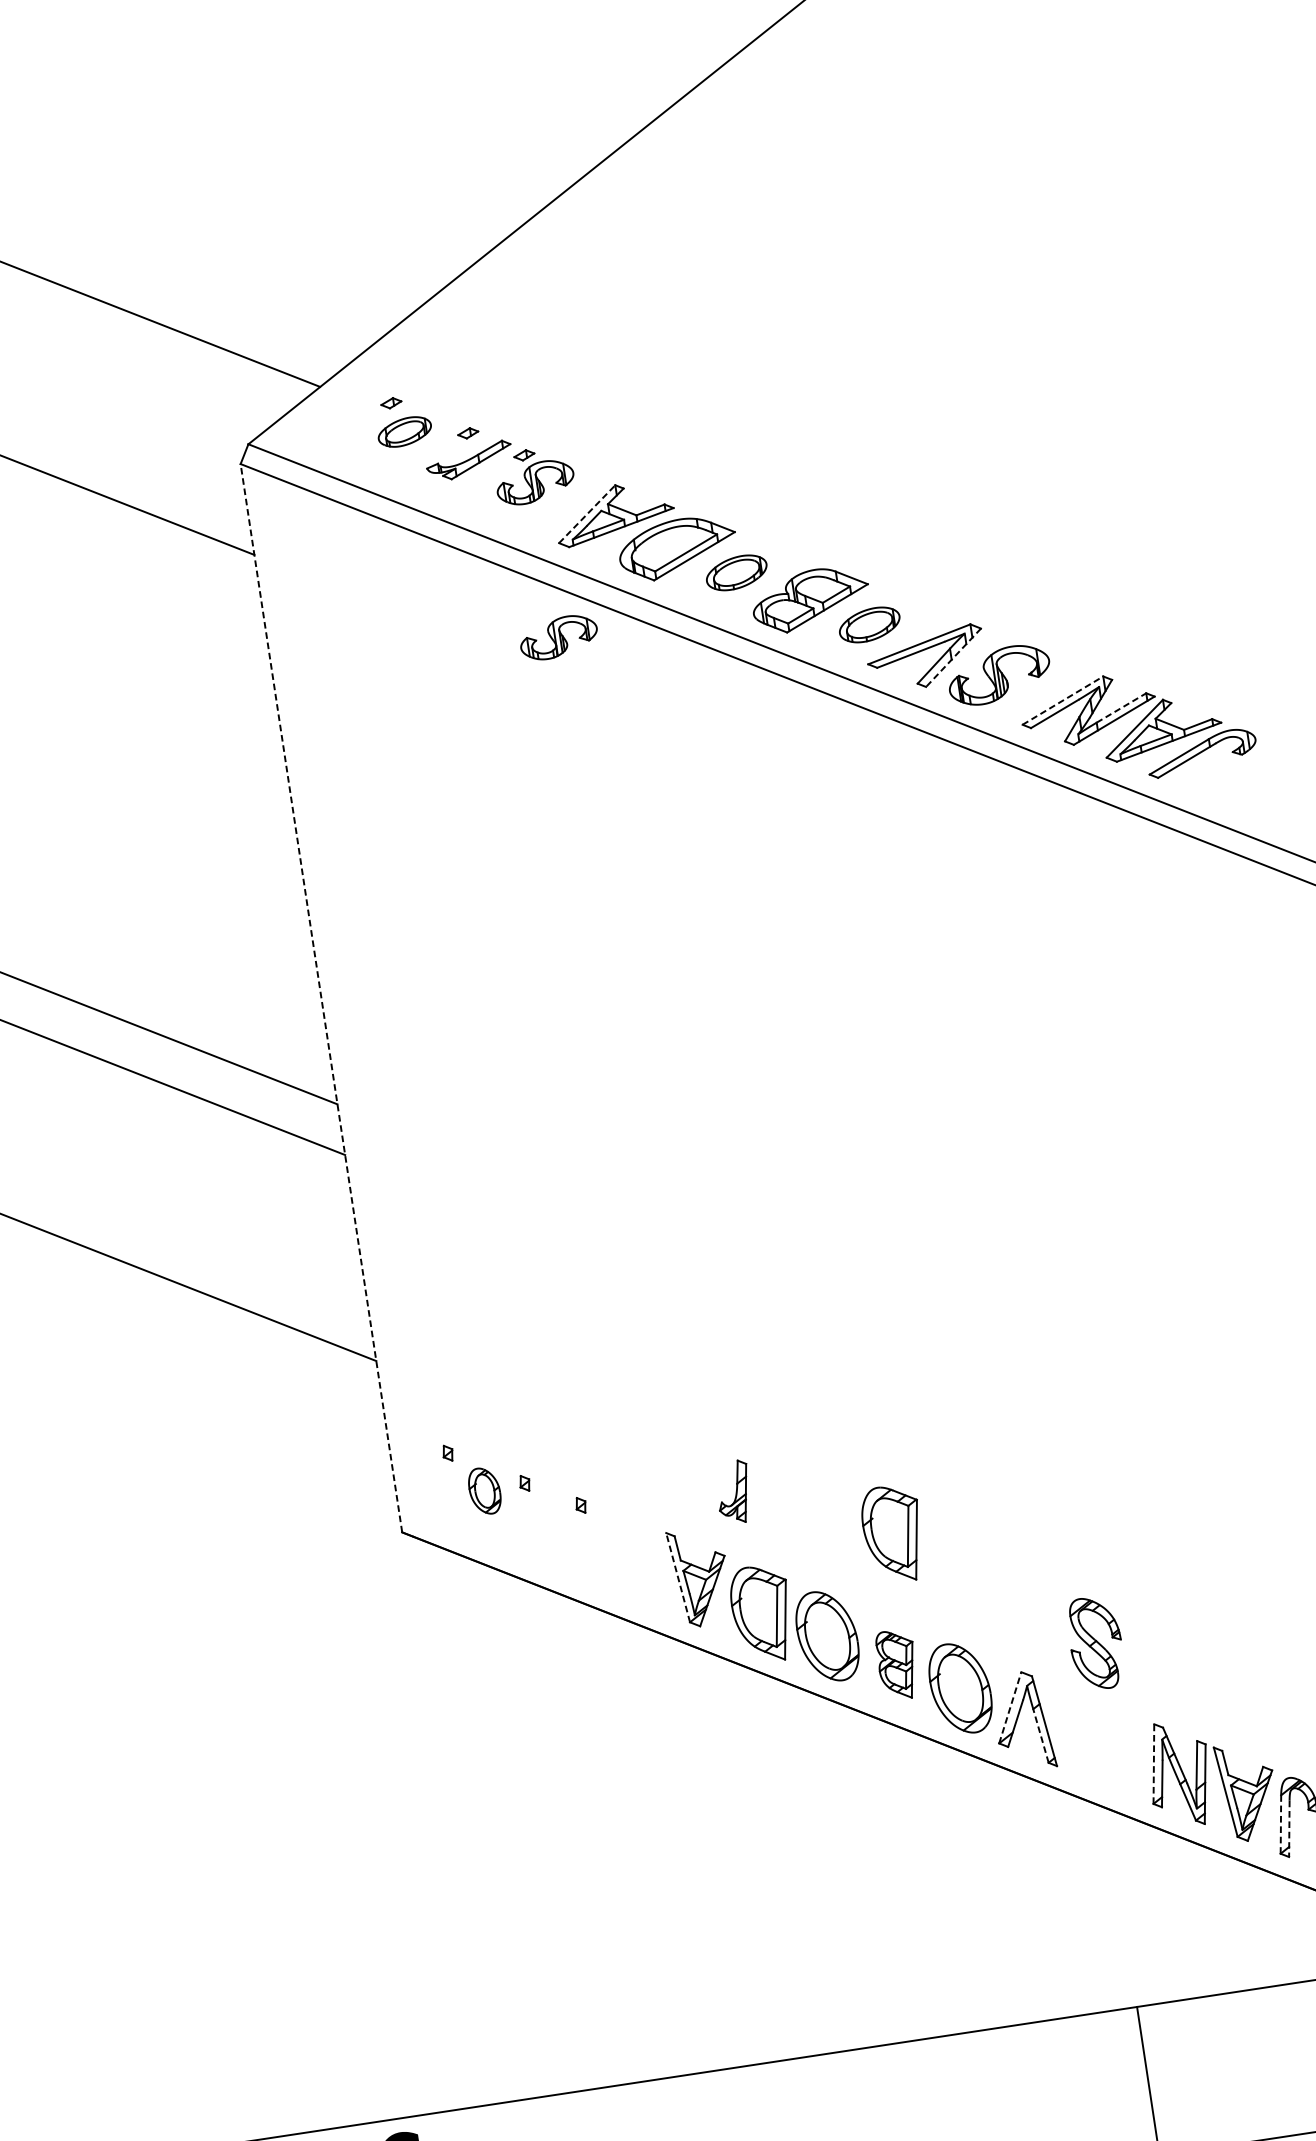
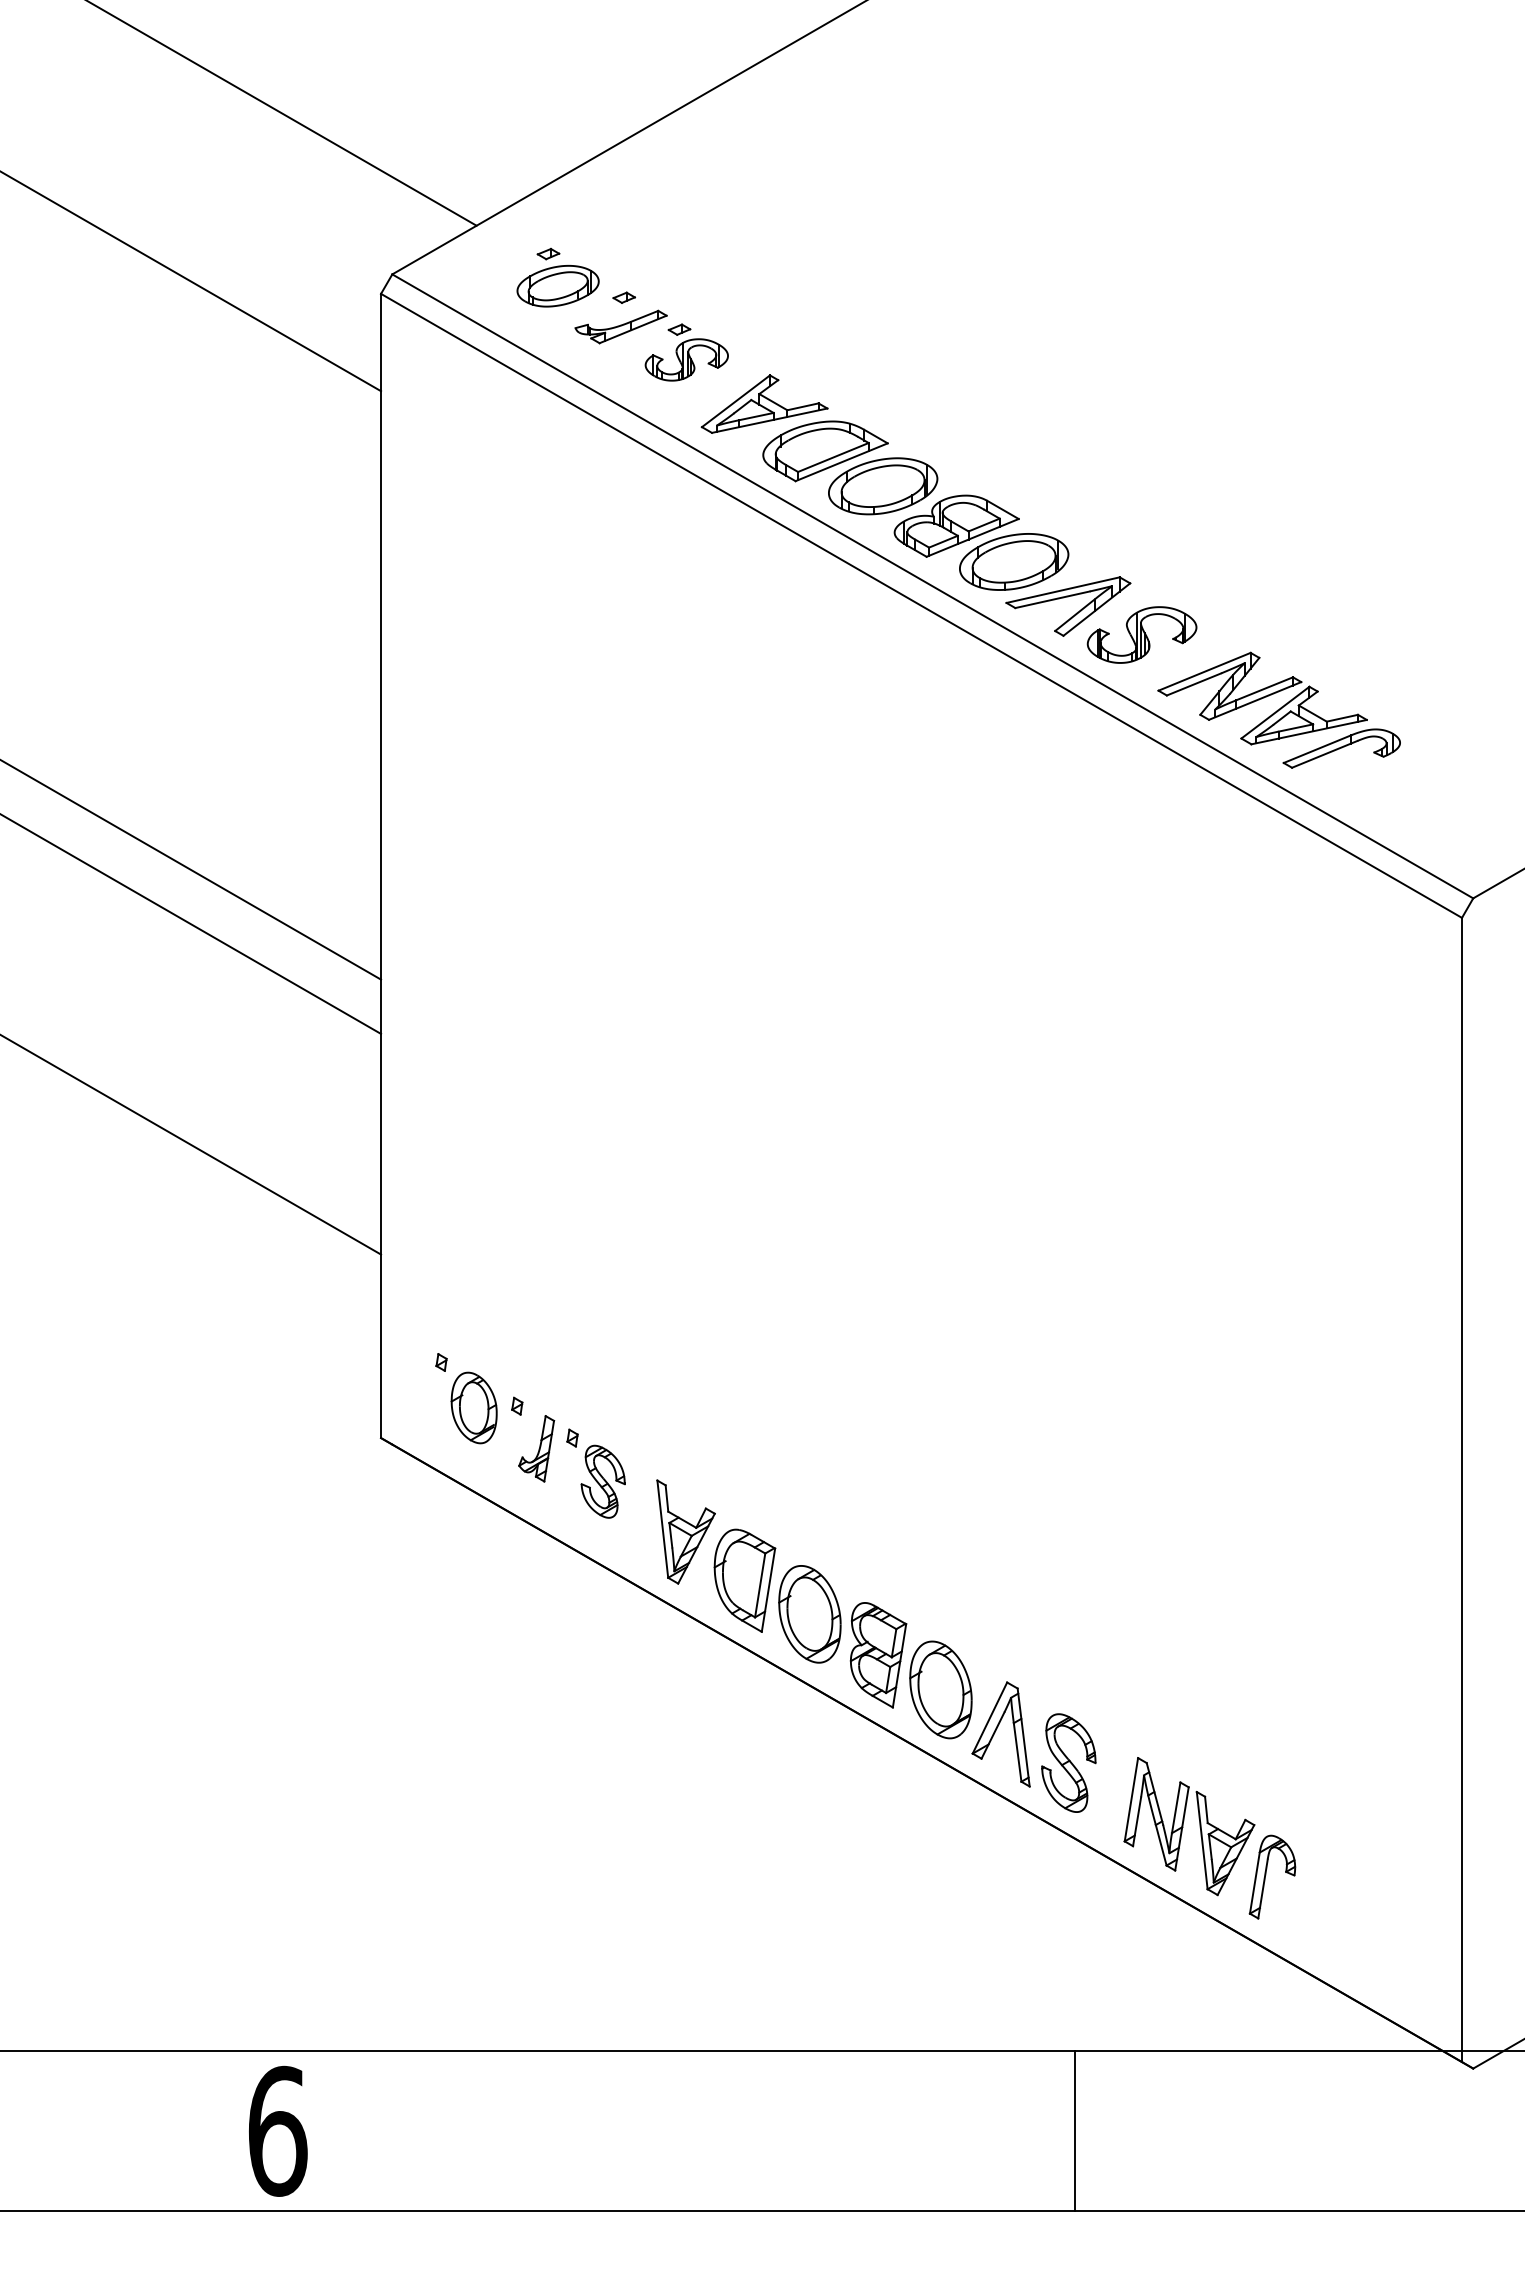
part: (404, 432) -> (557, 286), size x1.43
line: (587, 514) -> (736, 401), dashed -> solid
part: (736, 572) -> (883, 486), size x1.67
part: (869, 624) -> (1014, 561), size x1.67
part: (558, 637) -> (686, 525), removed
line: (953, 657) -> (1096, 609), dashed -> solid
line: (1062, 700) -> (1204, 671), dashed -> solid
line: (1122, 707) -> (1265, 688), dashed -> solid
line: (321, 997) -> (381, 865), dashed -> solid
part: (484, 1490) -> (473, 1407), size x1.43
part: (733, 1492) -> (536, 1448), moved
part: (892, 1534) -> (894, 1517), removed
part: (615, 1541) -> (602, 1481), added
line: (677, 1577) -> (662, 1529), dashed -> solid
part: (1095, 1642) -> (1068, 1762), moved
part: (897, 1665) -> (878, 1655), size x1.43
line: (1009, 1708) -> (989, 1718), dashed -> solid
line: (1040, 1736) -> (1017, 1752), dashed -> solid
line: (1153, 1763) -> (1131, 1799), dashed -> solid
line: (1280, 1824) -> (1254, 1883), dashed -> solid
line: (1289, 1828) -> (1263, 1888), dashed -> solid

